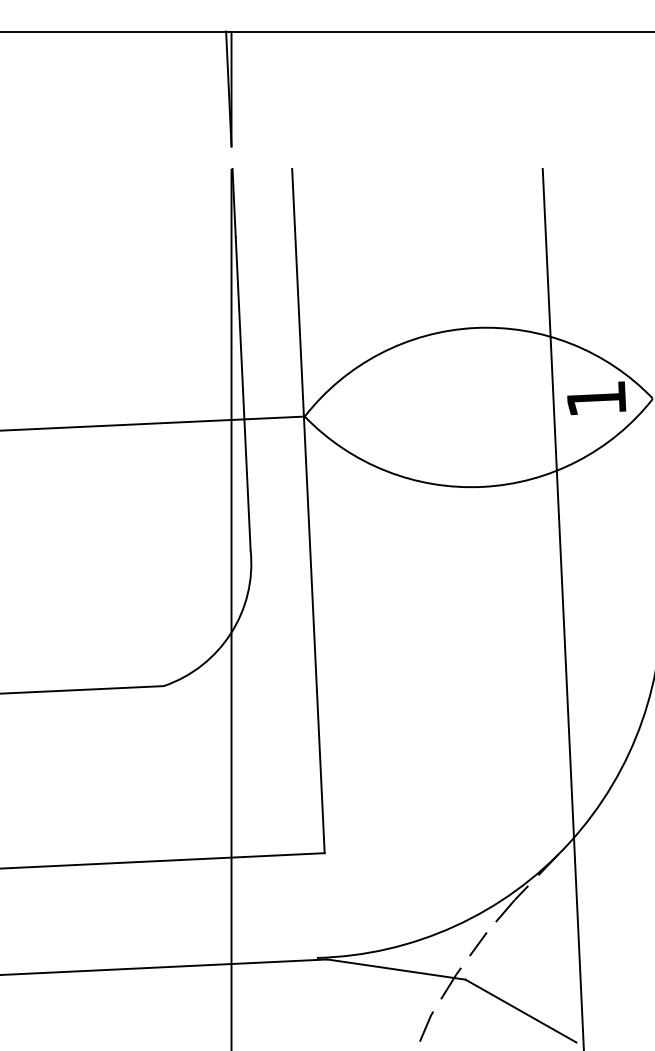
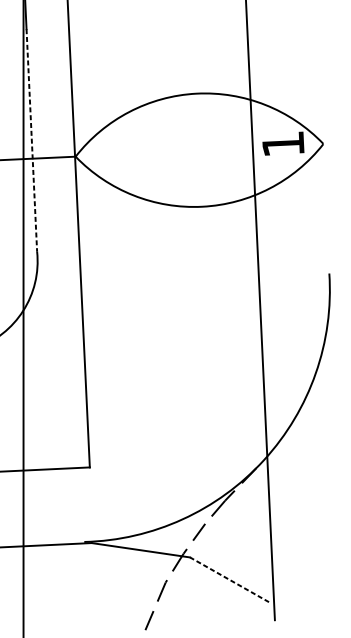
line: (243, 393) -> (32, 140), solid -> dashed
line: (520, 1011) -> (229, 580), solid -> dashed

